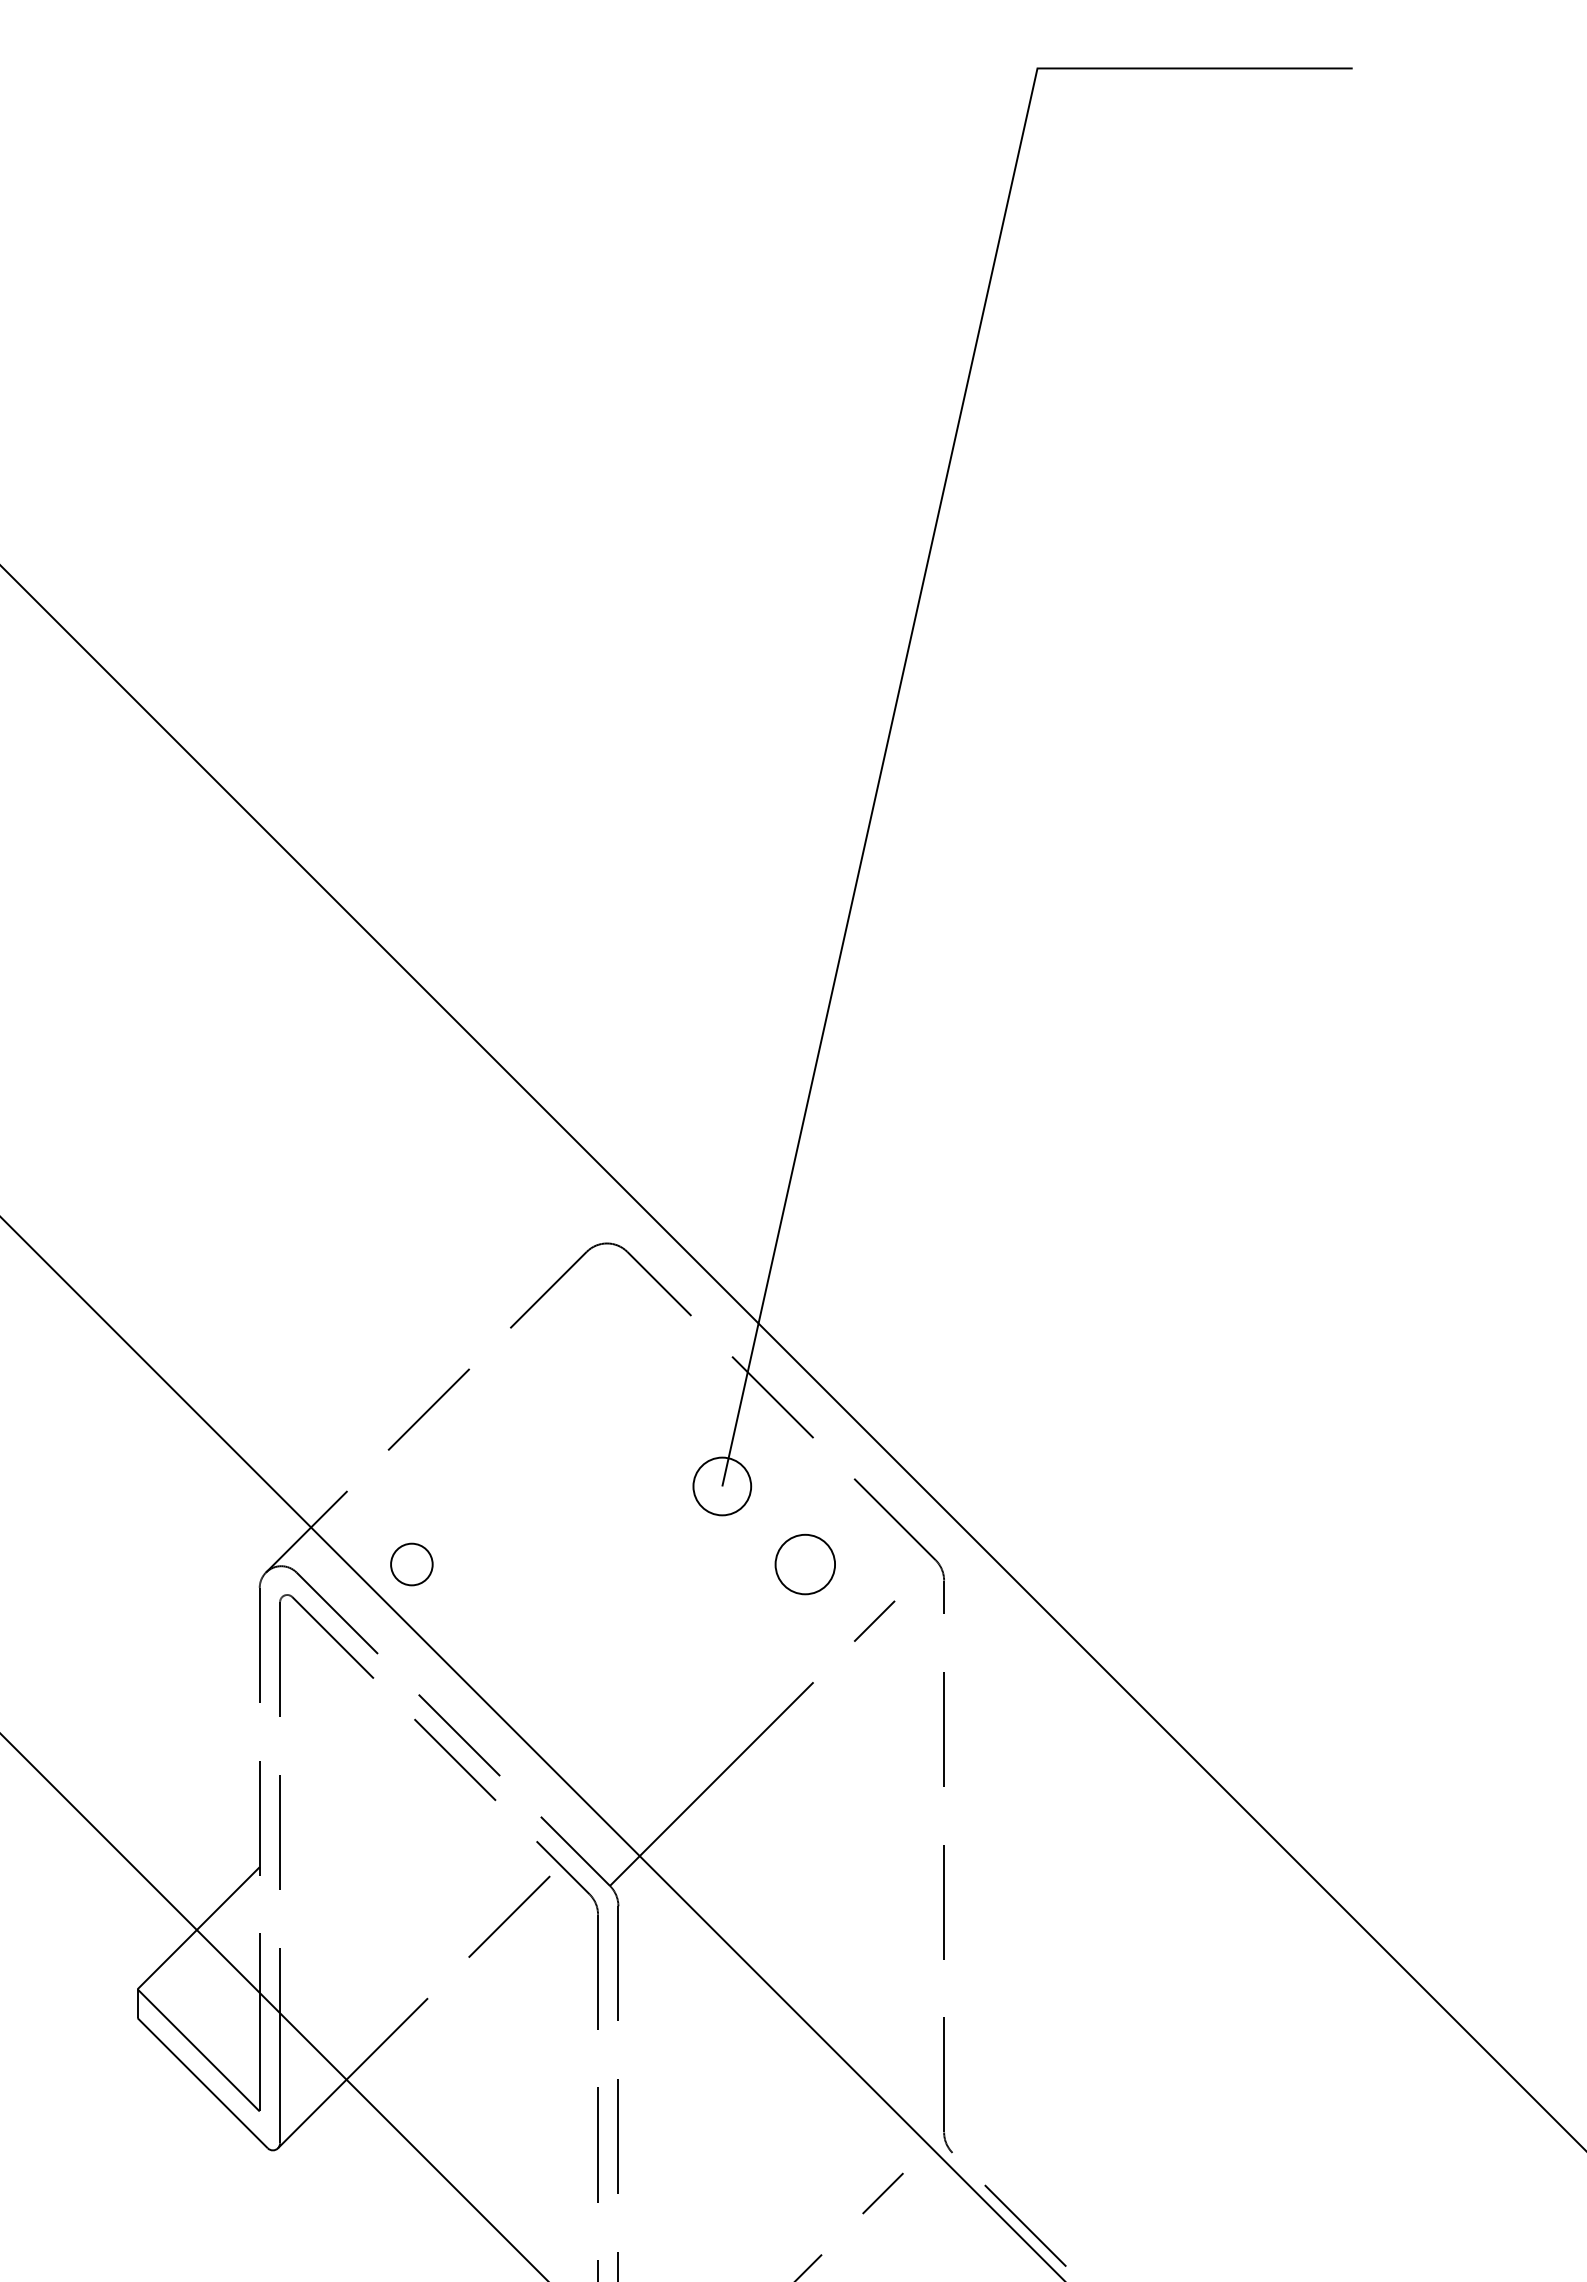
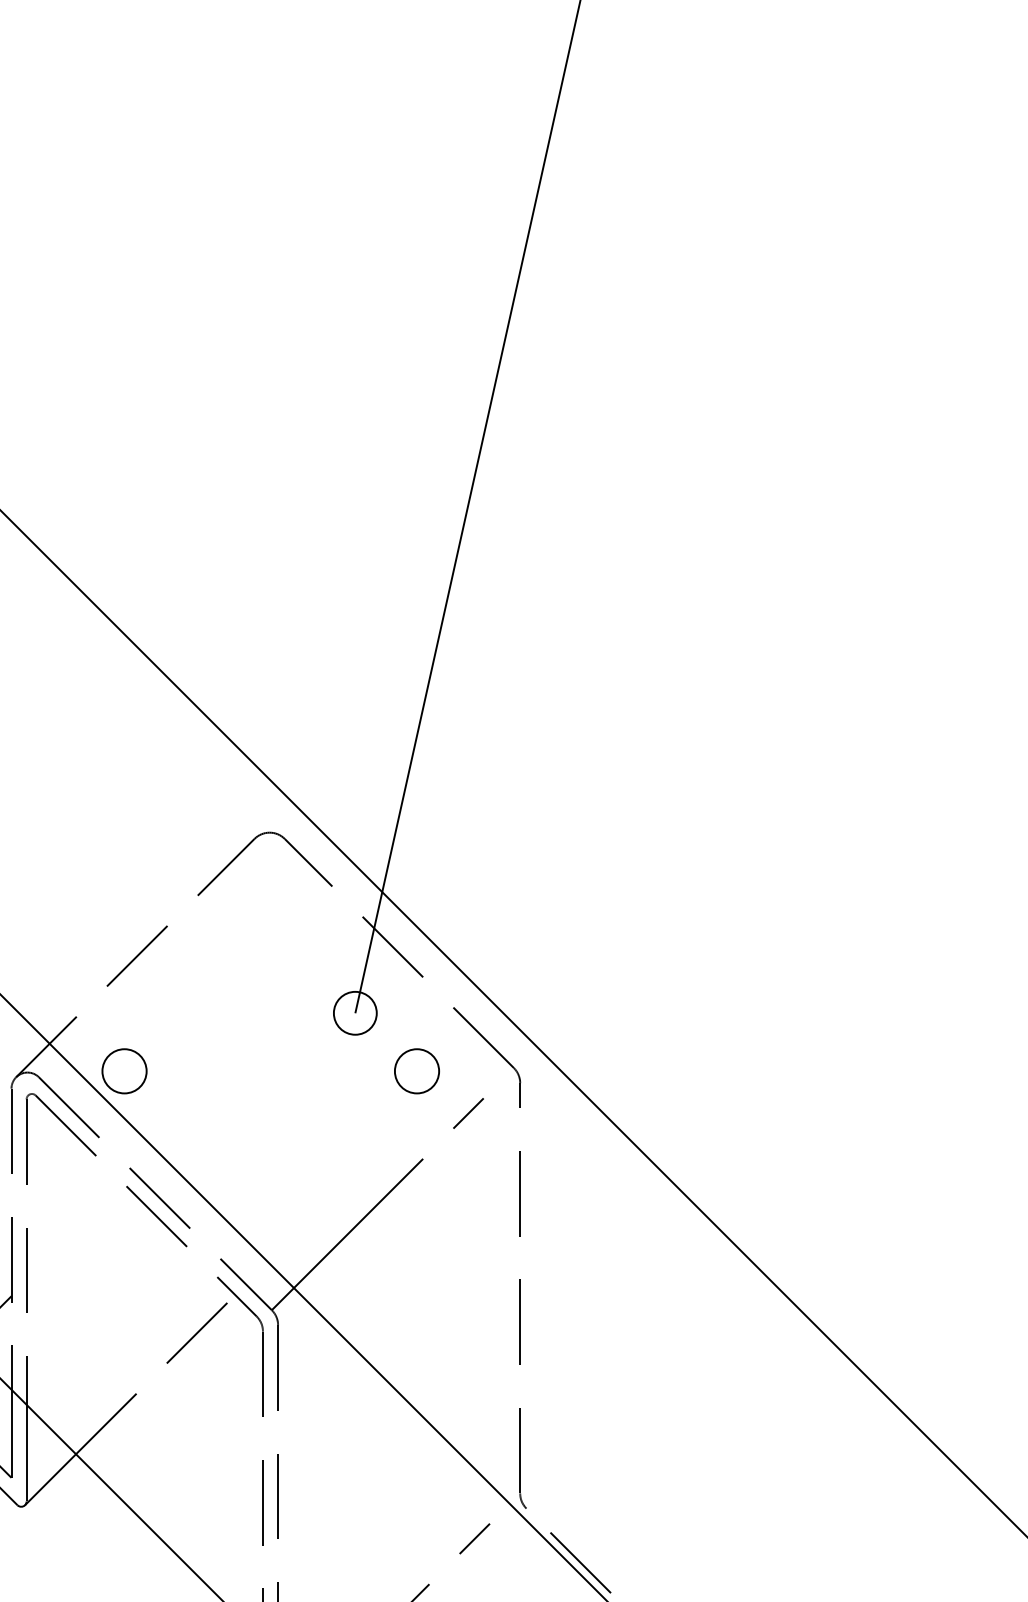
part: (411, 1564) -> (124, 1071), size x1.43

